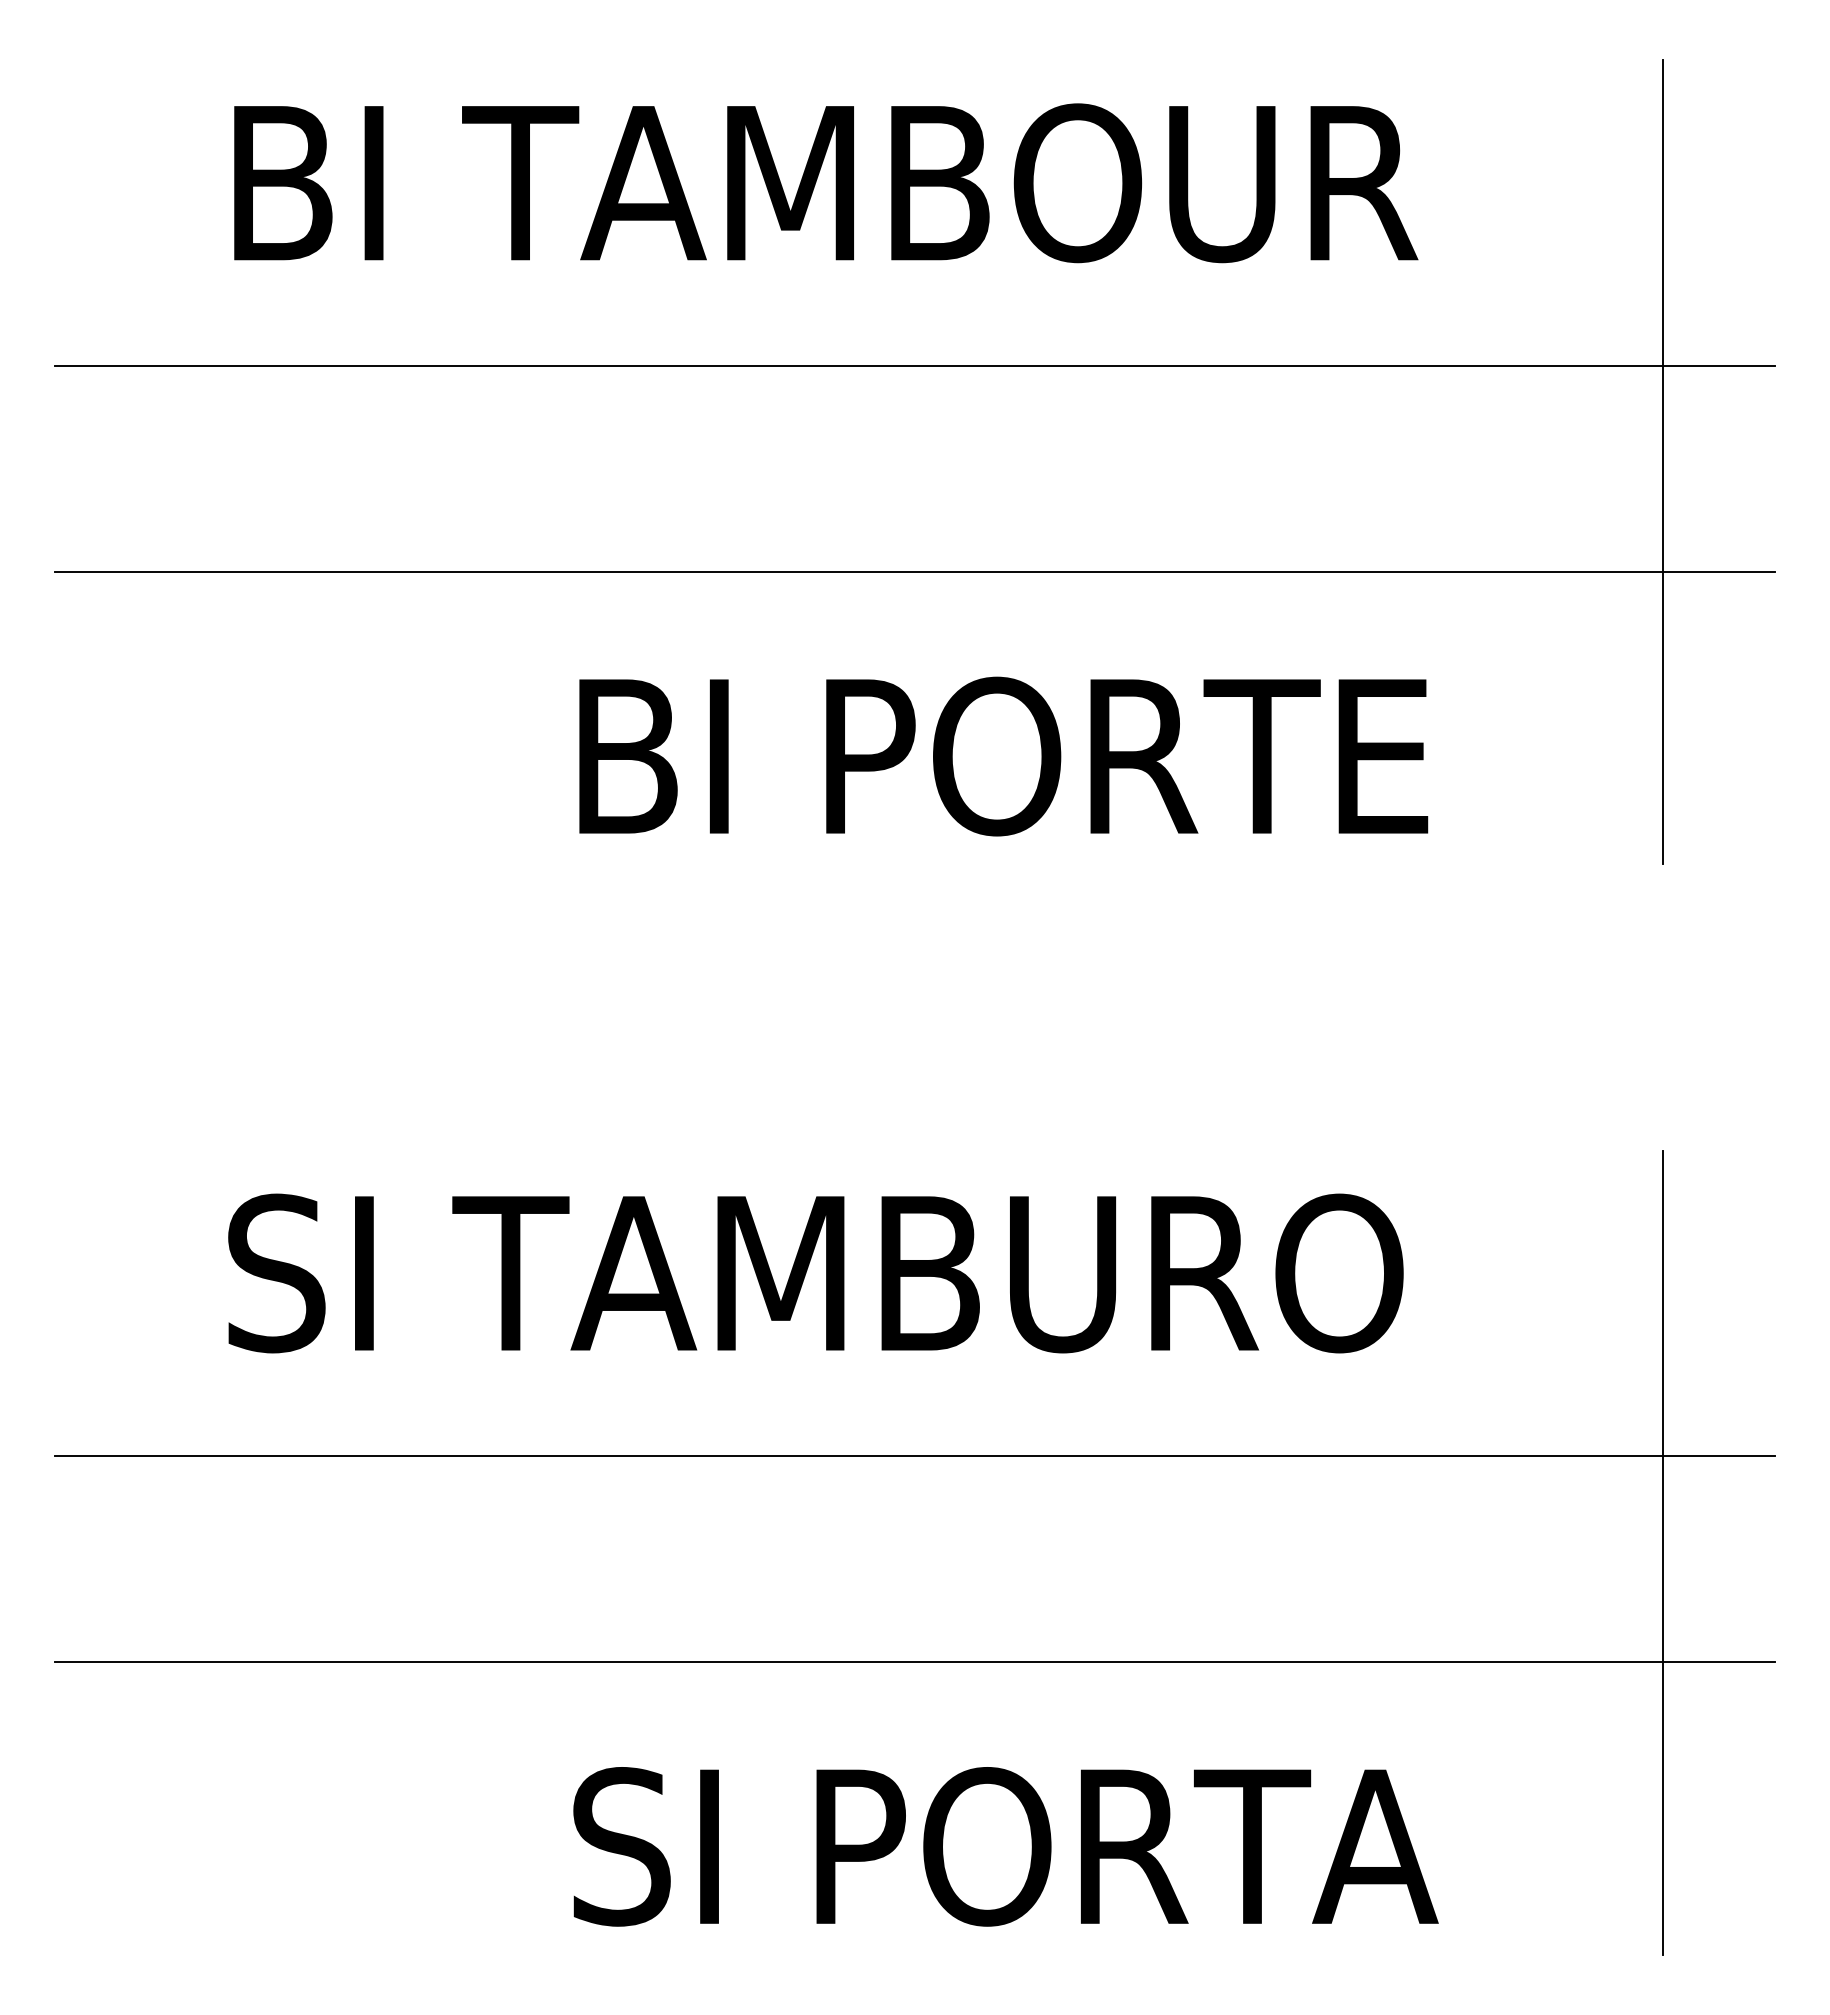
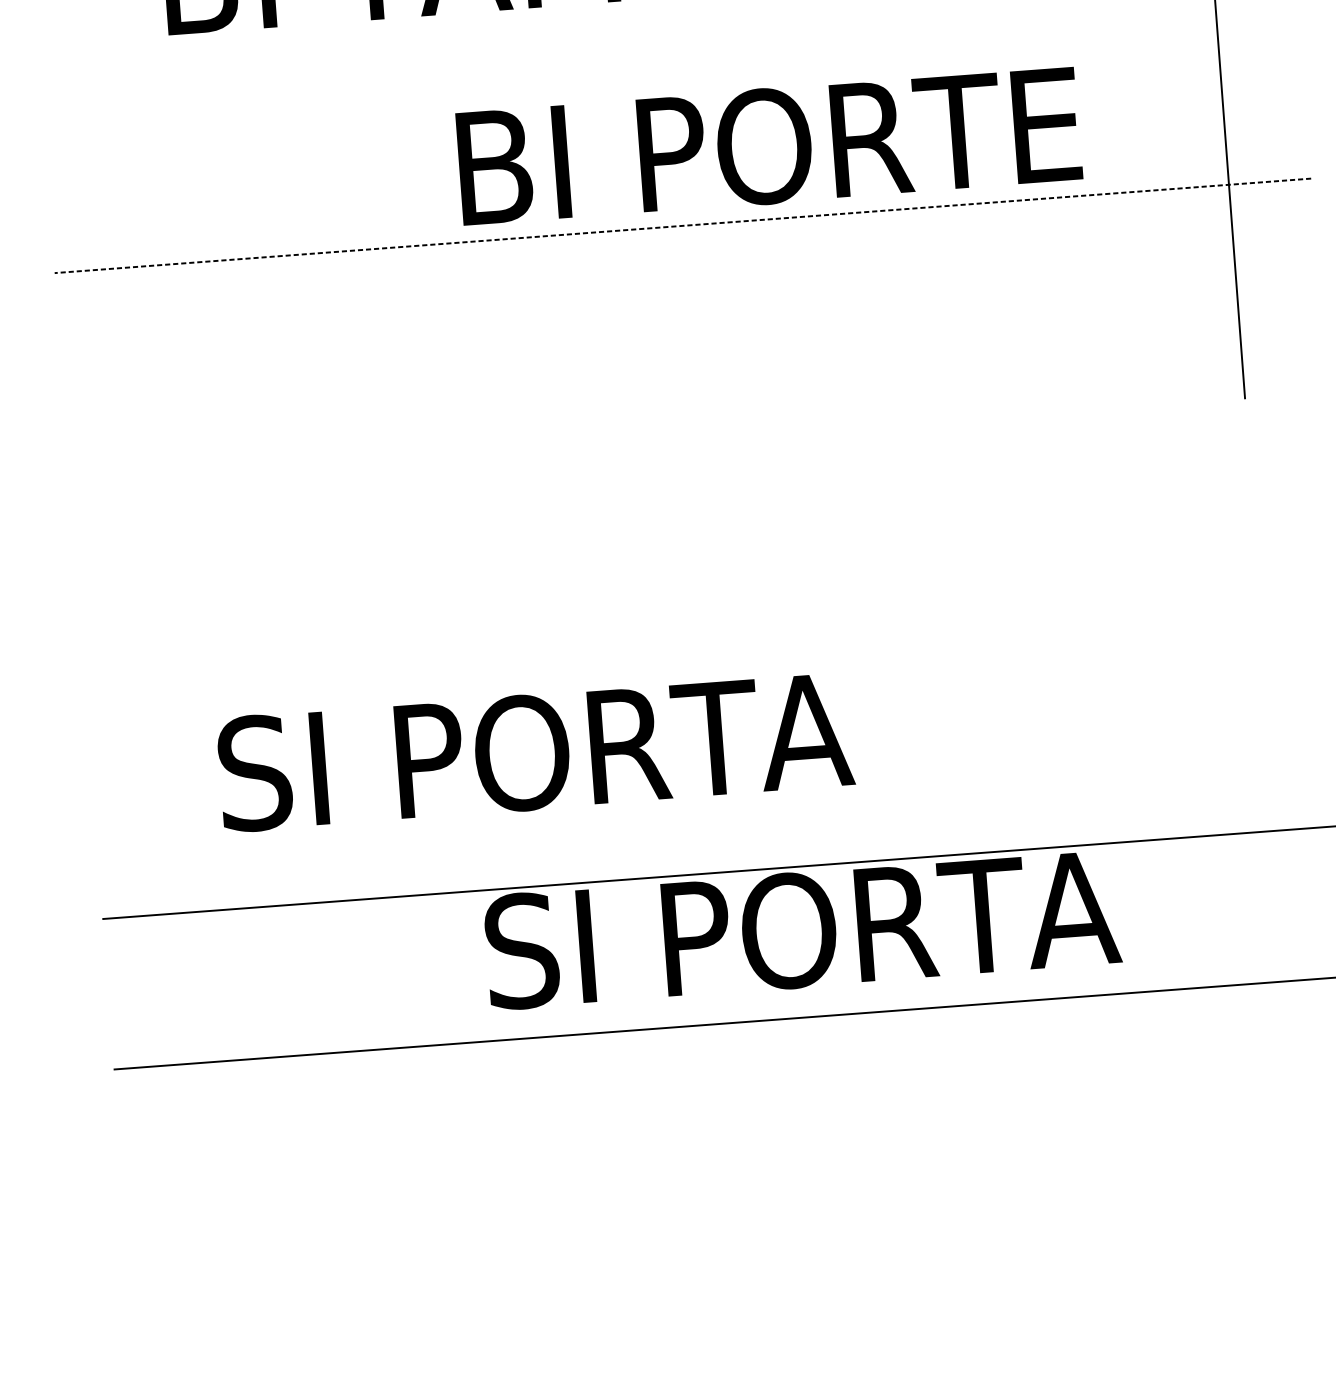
line: (914, 366) -> (671, 75), removed
line: (914, 572) -> (682, 226), solid -> dashed
text: (1003, 756) -> (769, 146), moved
text: (927, 1273) -> (730, 737), SI TAMBURO -> SI PORTA
line: (1662, 1552) -> (1282, 901), removed
text: (1005, 1846) -> (802, 929), moved

